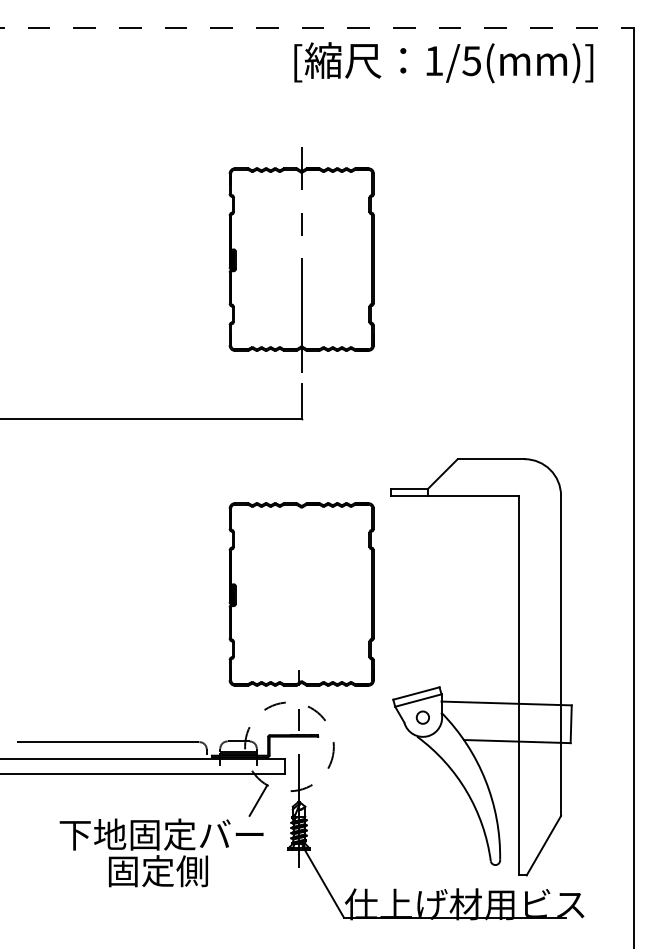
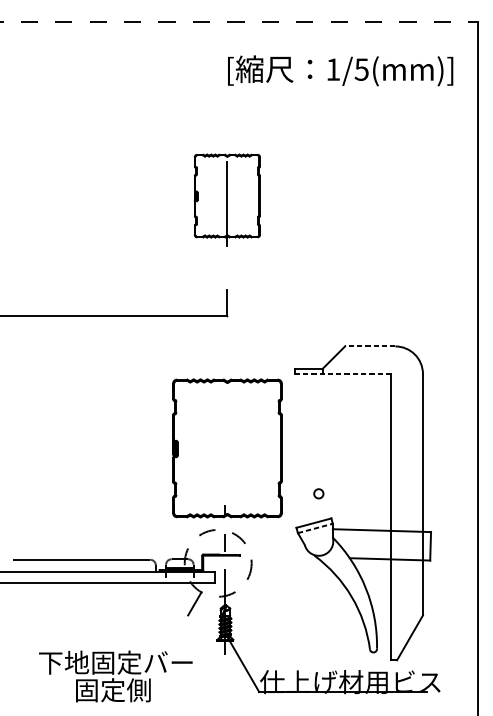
text: (443, 62) -> (340, 70), moved
part: (301, 259) -> (227, 195), size x0.6
line: (490, 459) -> (369, 346), solid -> dashed
line: (455, 495) -> (343, 373), solid -> dashed
line: (418, 700) -> (315, 528), solid -> dashed
circle: (422, 717) -> (318, 493), moved
text: (161, 852) -> (115, 676), moved

